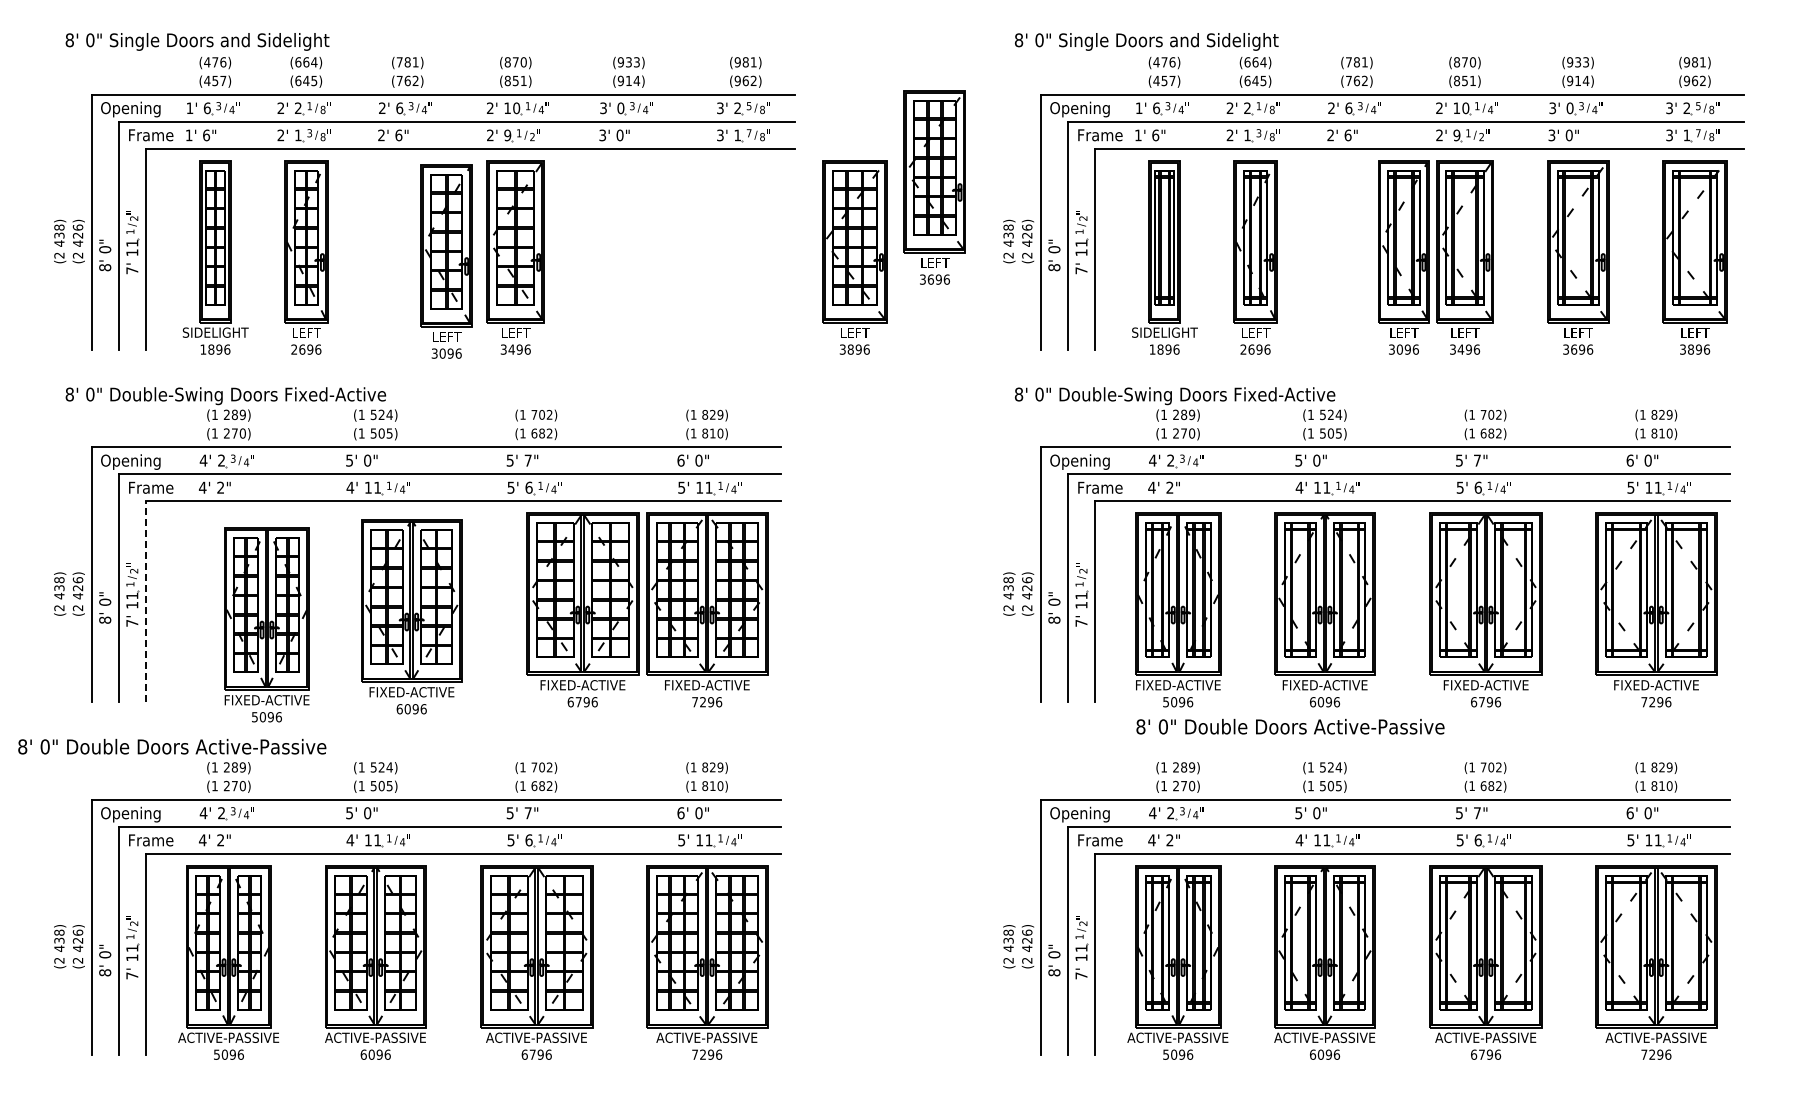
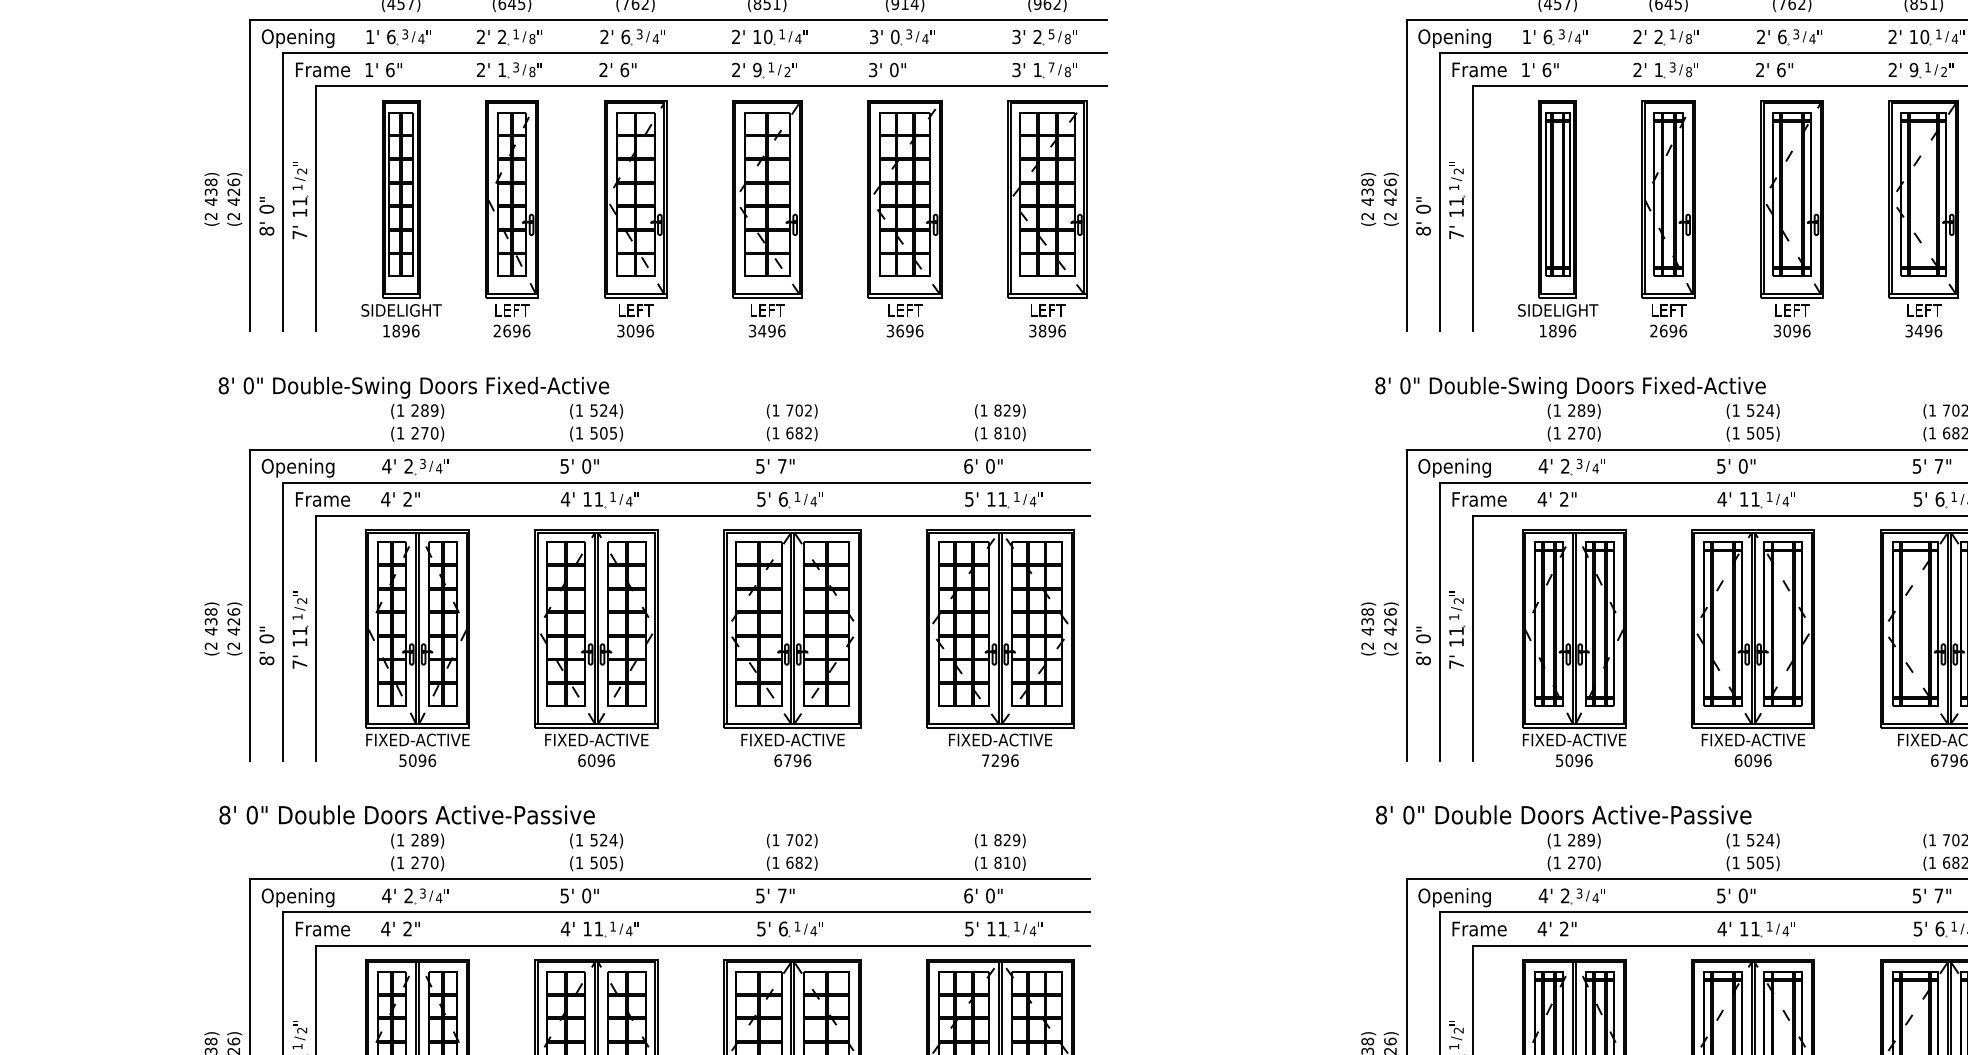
part: (934, 187) -> (904, 218), moved
part: (854, 257) -> (1047, 218), moved
part: (1403, 257) -> (1791, 218), moved
part: (446, 261) -> (635, 218), moved
line: (145, 601) -> (316, 637), dashed -> solid
part: (582, 609) -> (792, 647), moved
part: (411, 616) -> (596, 647), moved
part: (266, 624) -> (417, 647), moved
text: (1290, 726) -> (1563, 814), moved
text: (172, 746) -> (407, 814), moved

